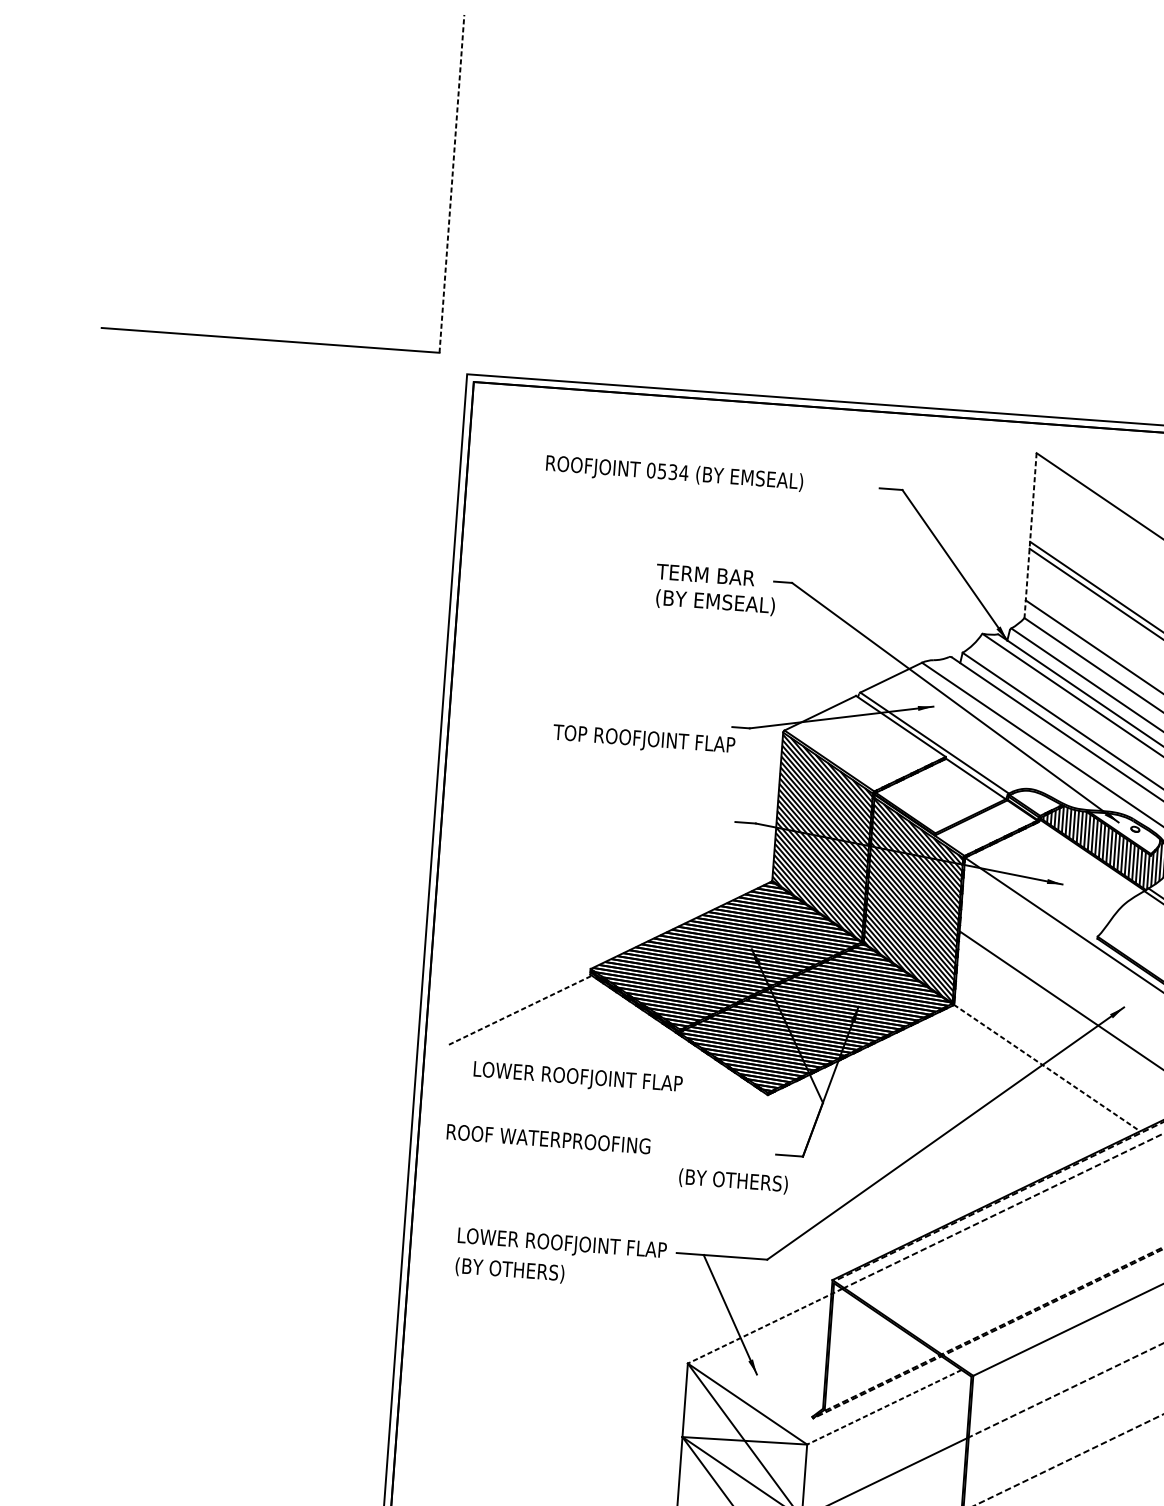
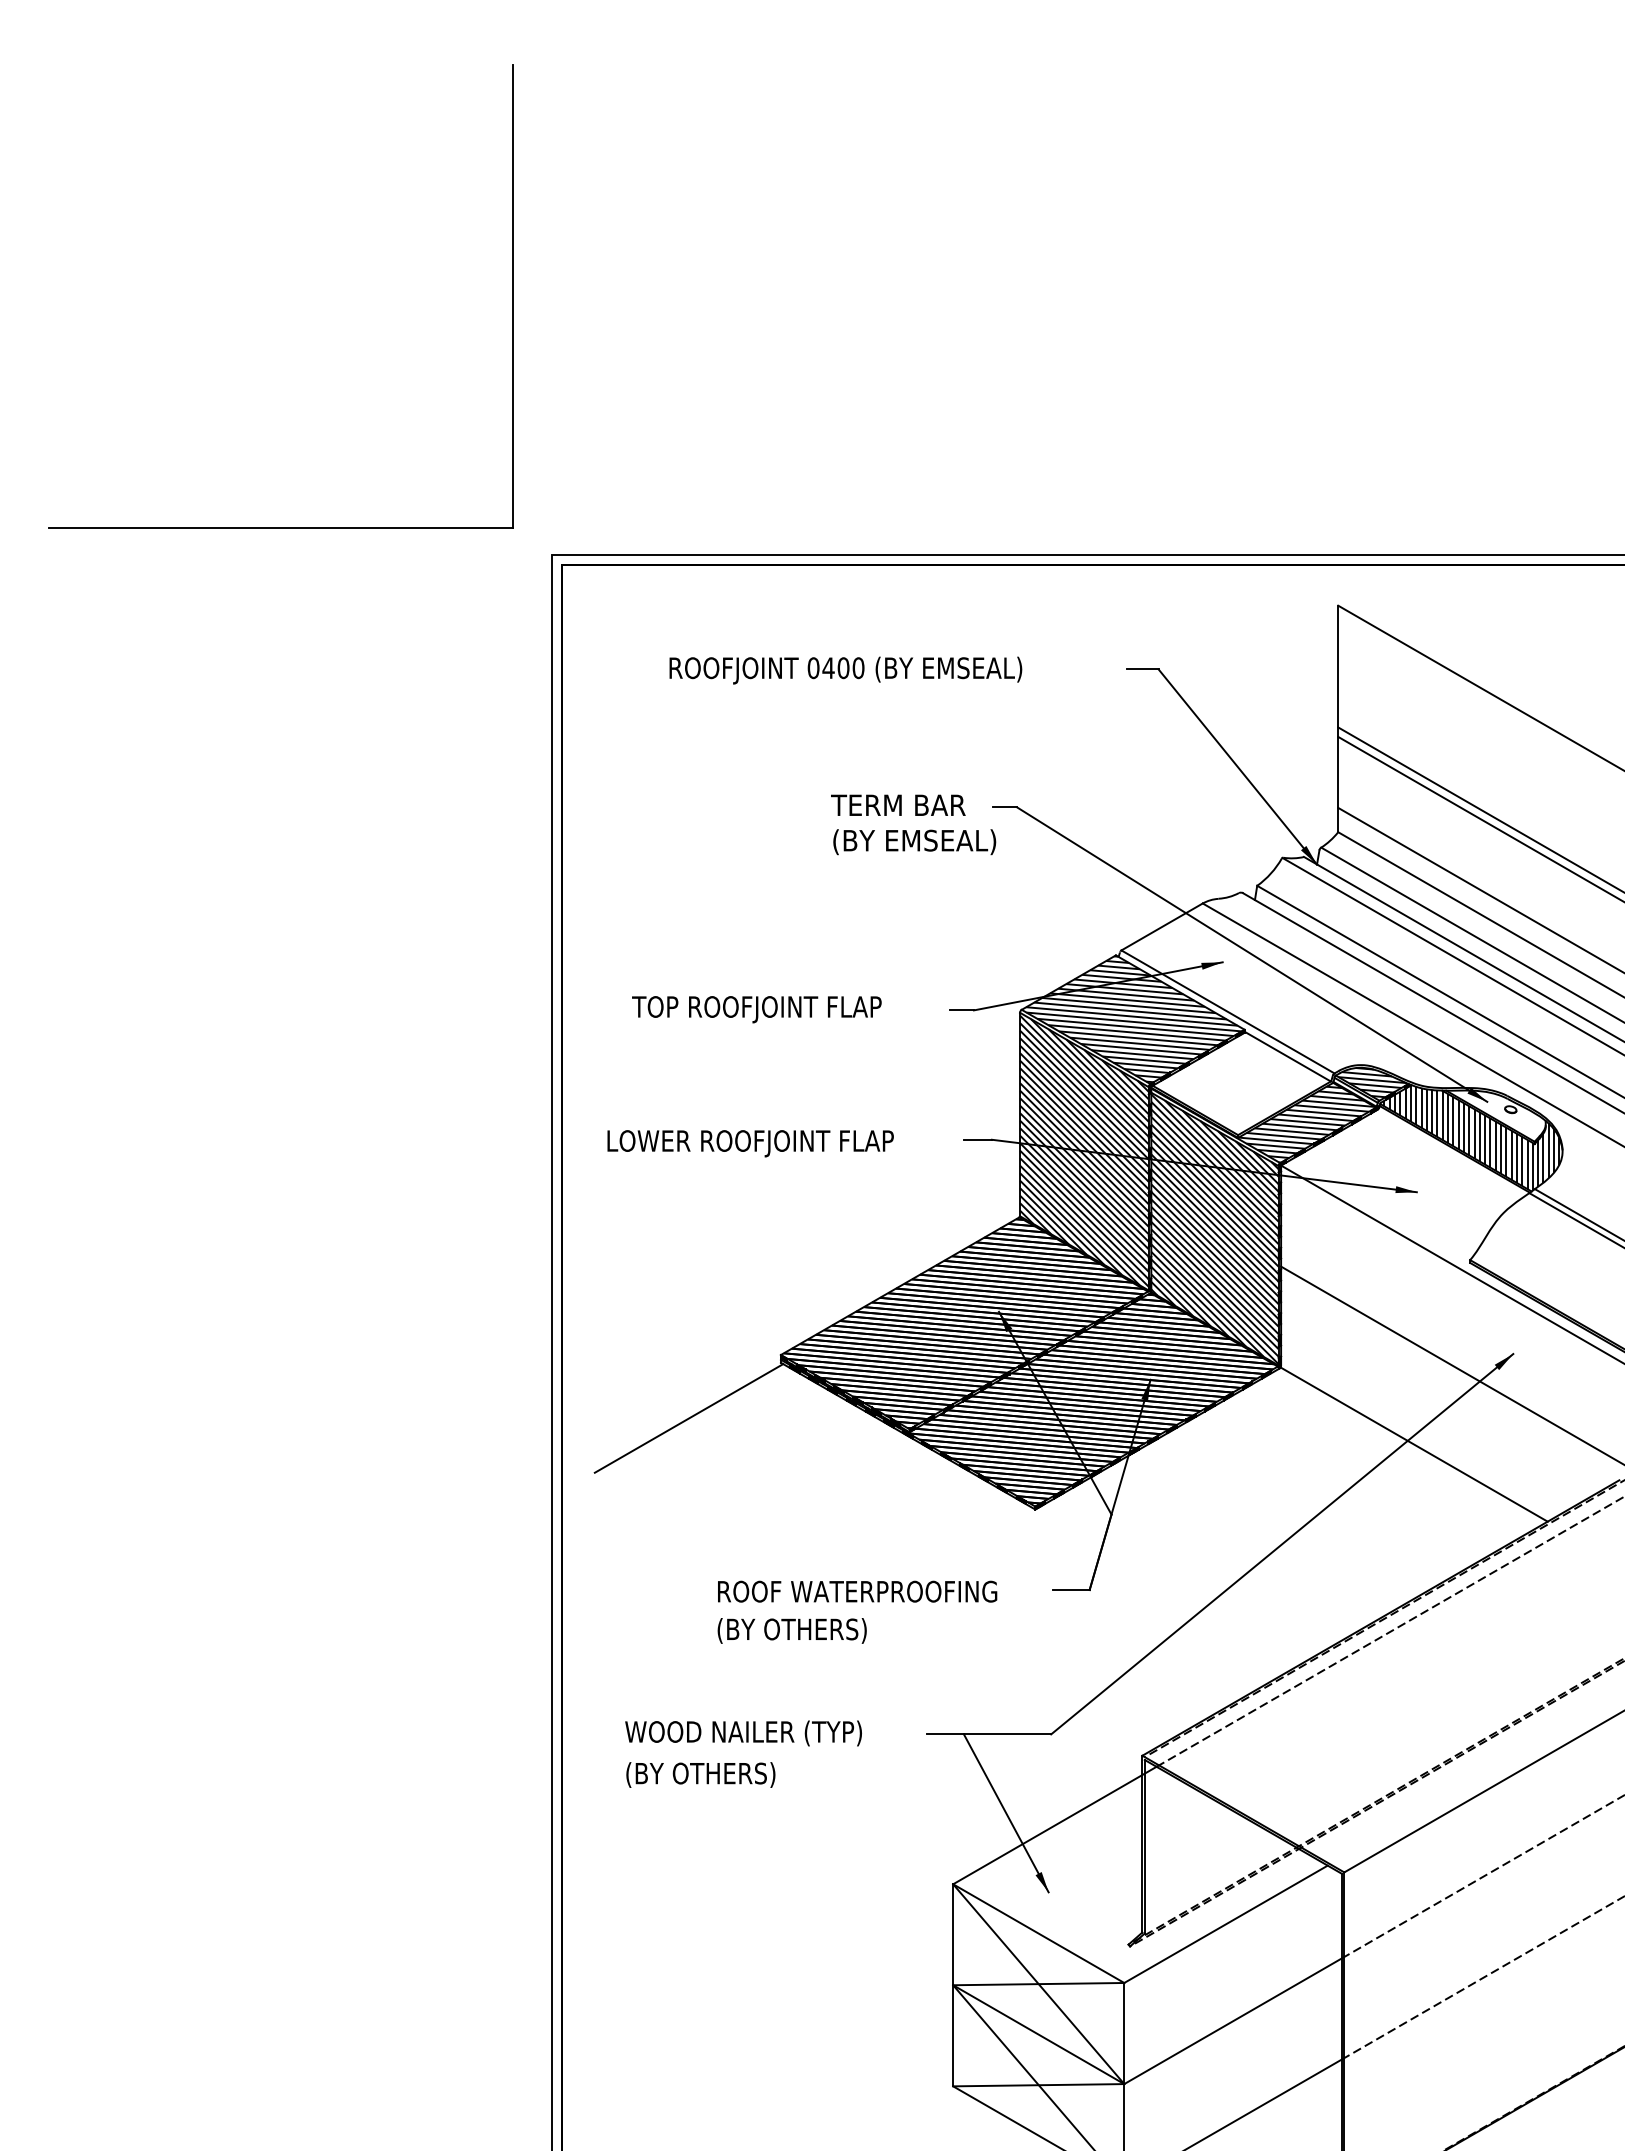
line: (451, 183) -> (512, 296), dashed -> solid
text: (673, 472) -> (843, 668), 0534 -> 0400
line: (1030, 536) -> (1338, 719), dashed -> solid
text: (643, 740) -> (756, 1009), moved
hatch: (865, 743) -> (1133, 1019), added
hatch: (1036, 802) -> (1372, 1082), added
hatch: (956, 827) -> (1266, 1124), added
line: (520, 1010) -> (689, 1418), dashed -> solid
line: (1047, 1068) -> (1414, 1444), dashed -> solid
text: (578, 1078) -> (750, 1143), moved
text: (548, 1139) -> (857, 1591), moved
text: (732, 1181) -> (791, 1630), moved
text: (561, 1244) -> (768, 1734), LOWER ROOFJOINT FLAP -> WOOD NAILER (TYP)
line: (764, 1326) -> (1054, 1825), dashed -> solid
line: (884, 1407) -> (1225, 1924), dashed -> solid

